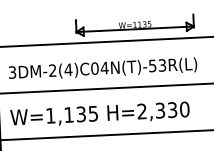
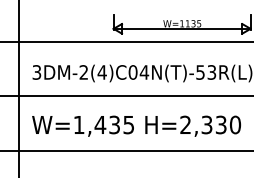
text: (69, 114) -> (100, 124), W=1,135 -> W=1,435

